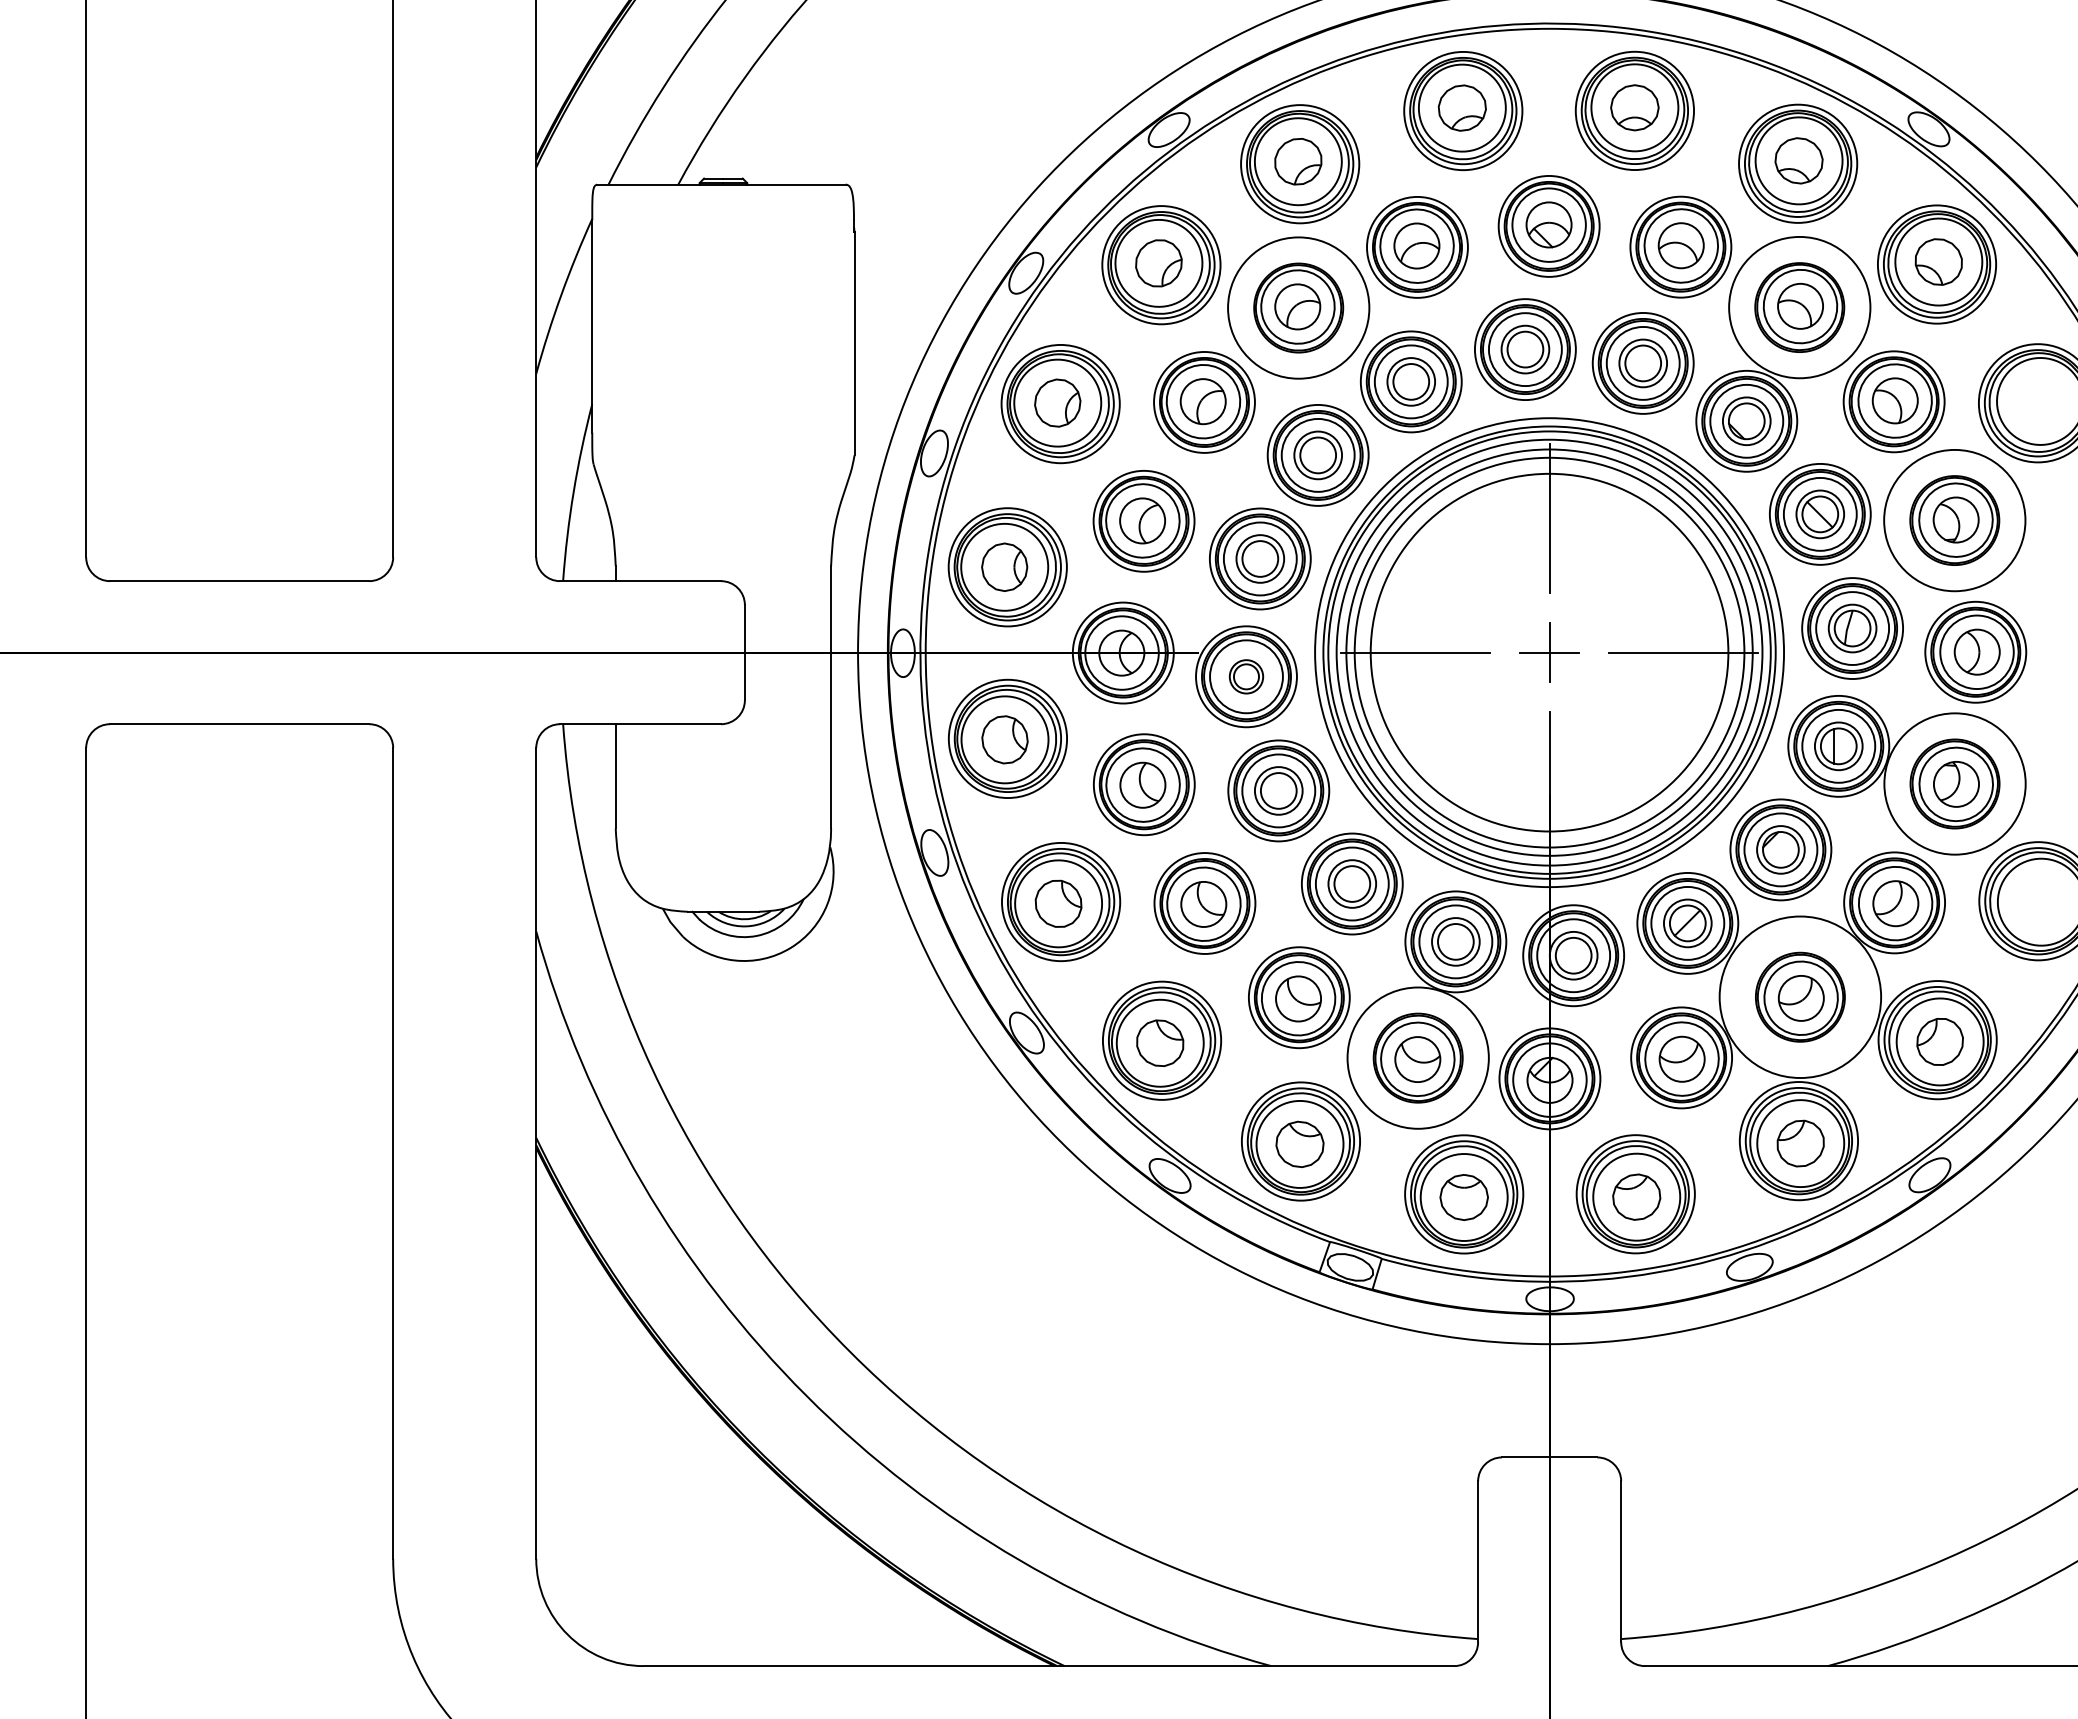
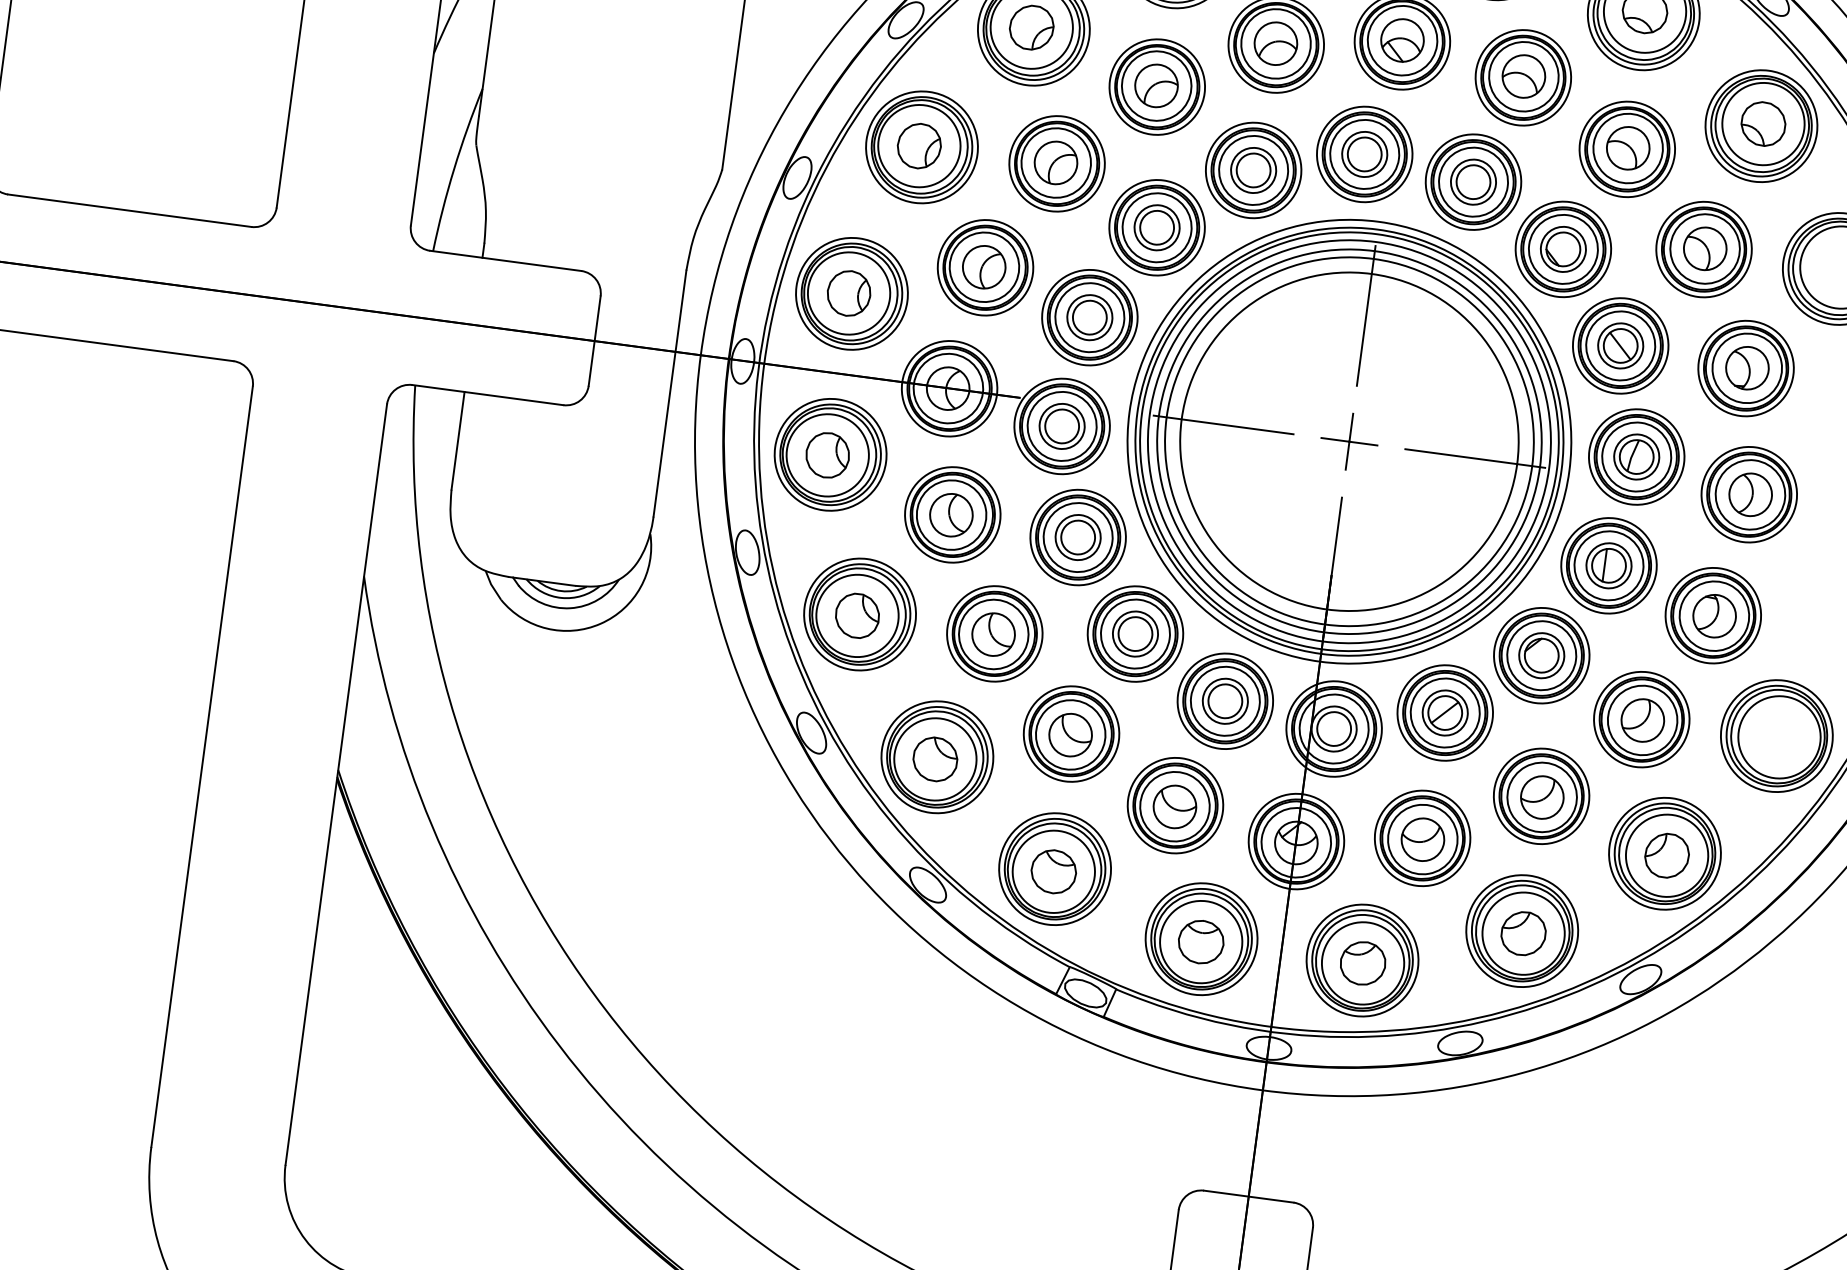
circle: (1298, 307) -> (1157, 86), size x0.71
circle: (1799, 307) -> (1627, 149), size x0.71
circle: (1954, 520) -> (1745, 368), size x0.71
part: (1246, 676) -> (1062, 426), size x1.43
circle: (1954, 783) -> (1712, 615), size x0.71
circle: (1799, 996) -> (1540, 795), size x0.62
circle: (1417, 1057) -> (1174, 804), size x0.71

